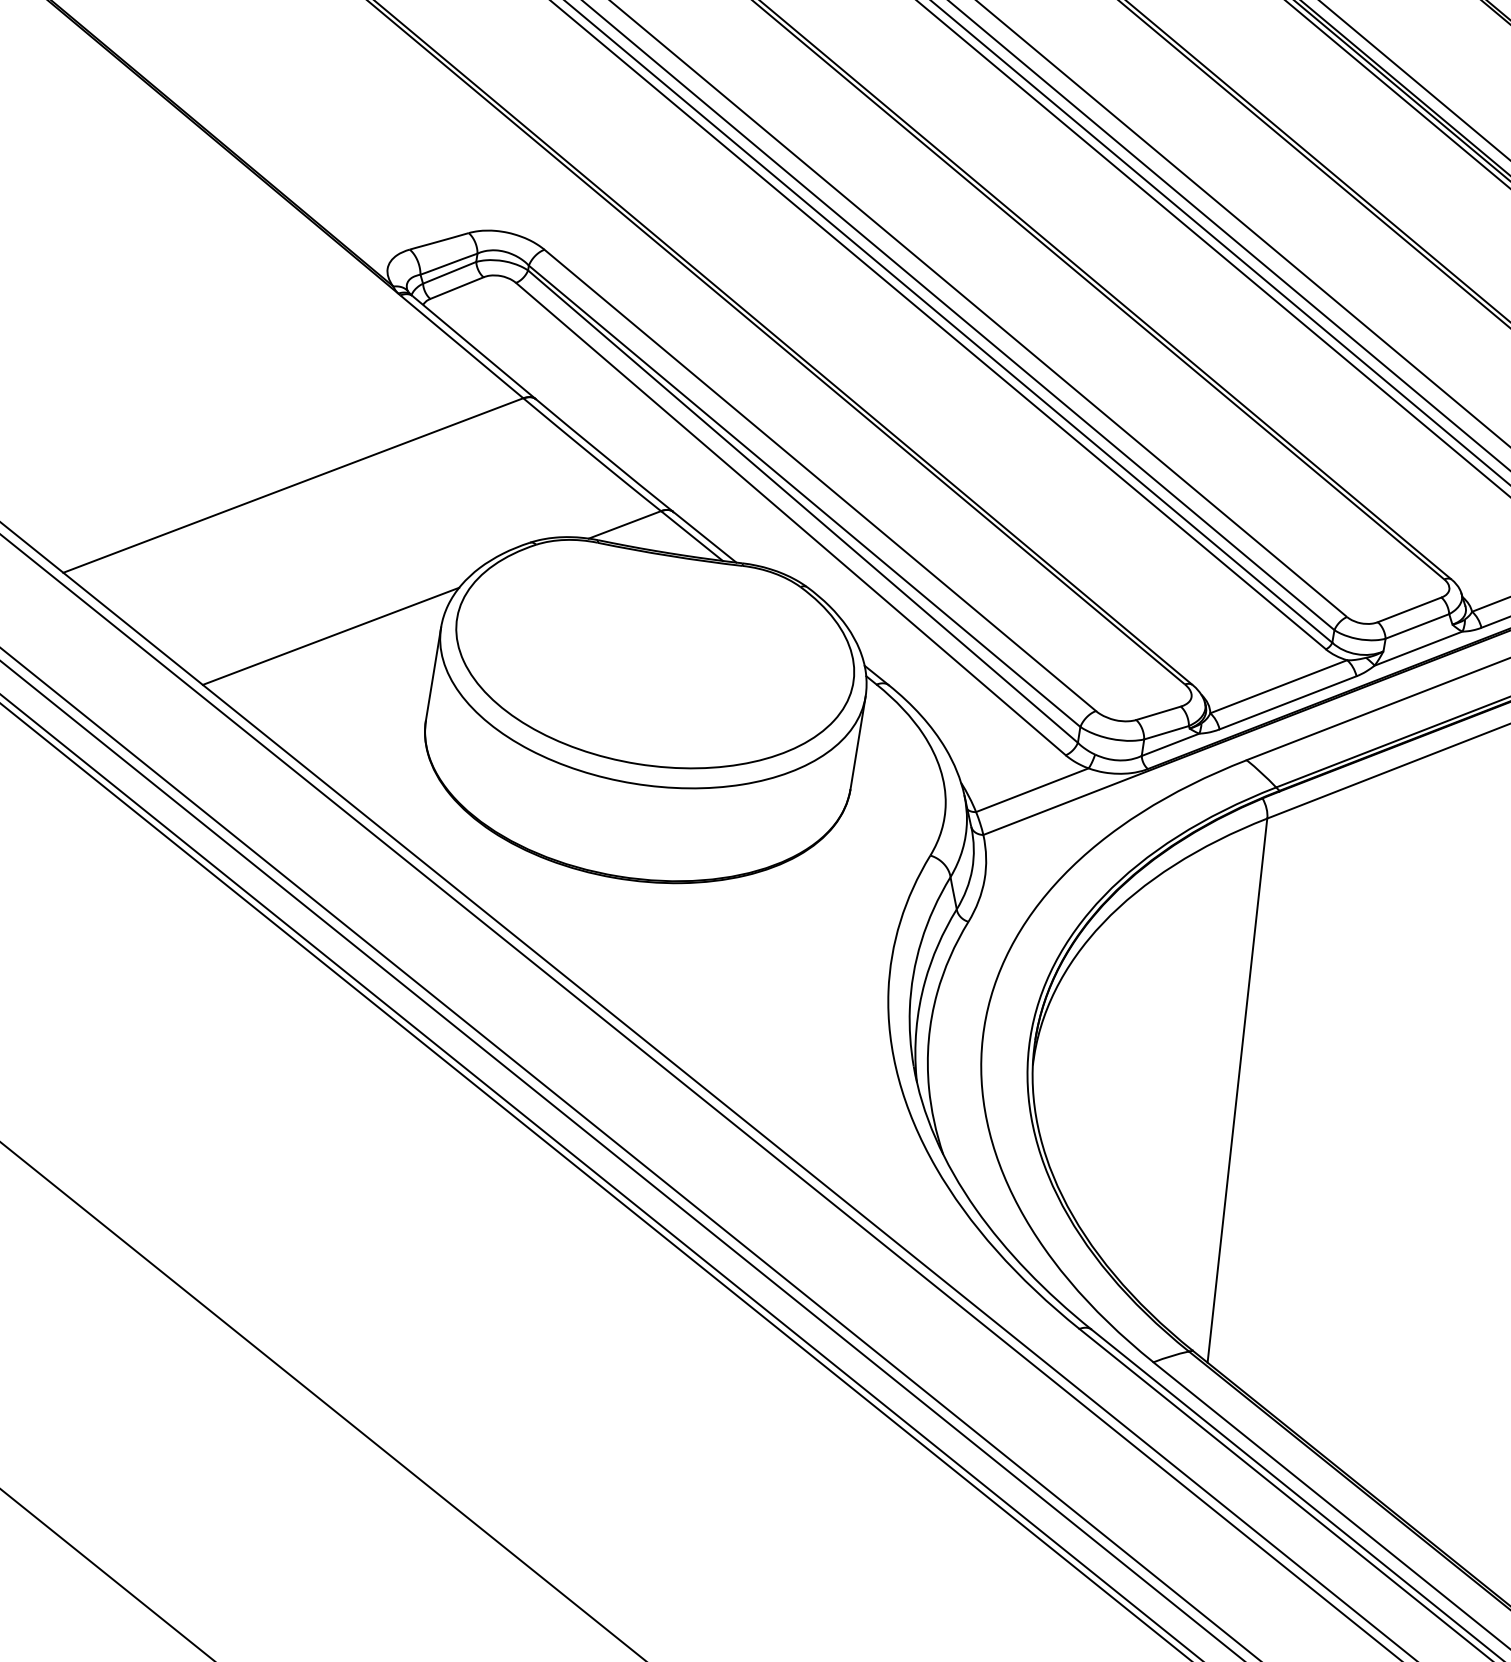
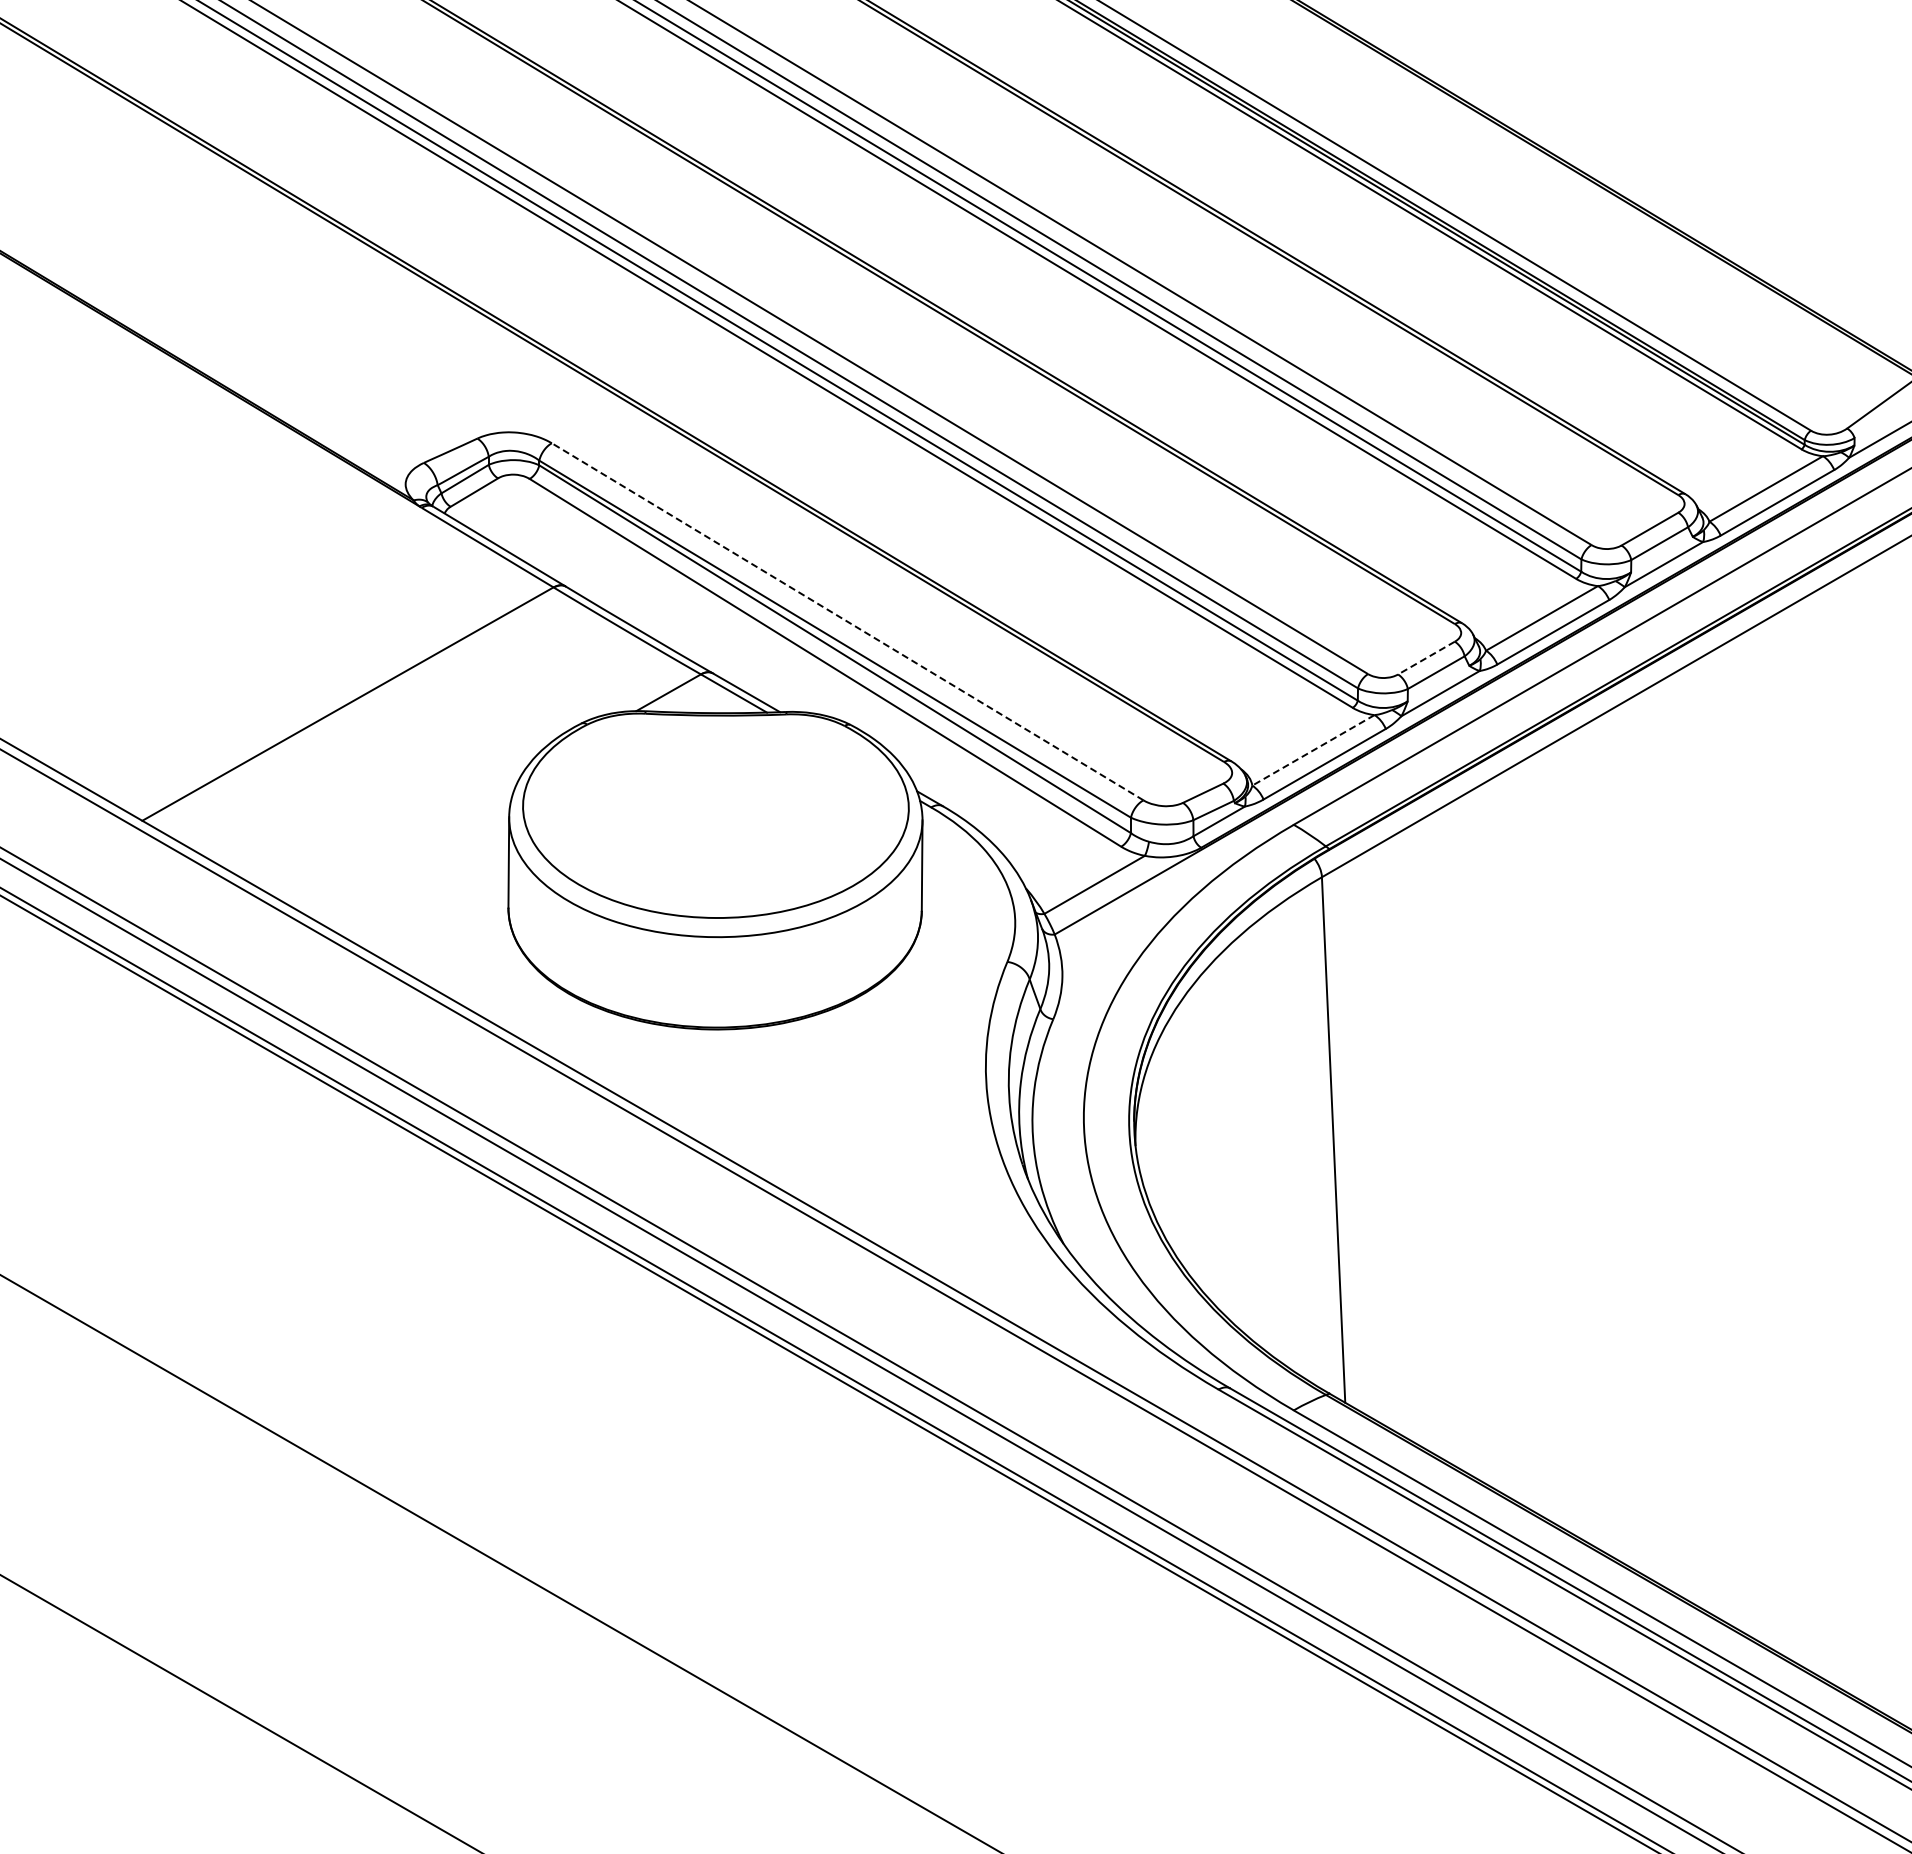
line: (820, 480) -> (847, 621), solid -> dashed
line: (1409, 610) -> (1426, 658), solid -> dashed
line: (330, 635) -> (405, 841), removed
line: (1278, 686) -> (1313, 750), solid -> dashed

